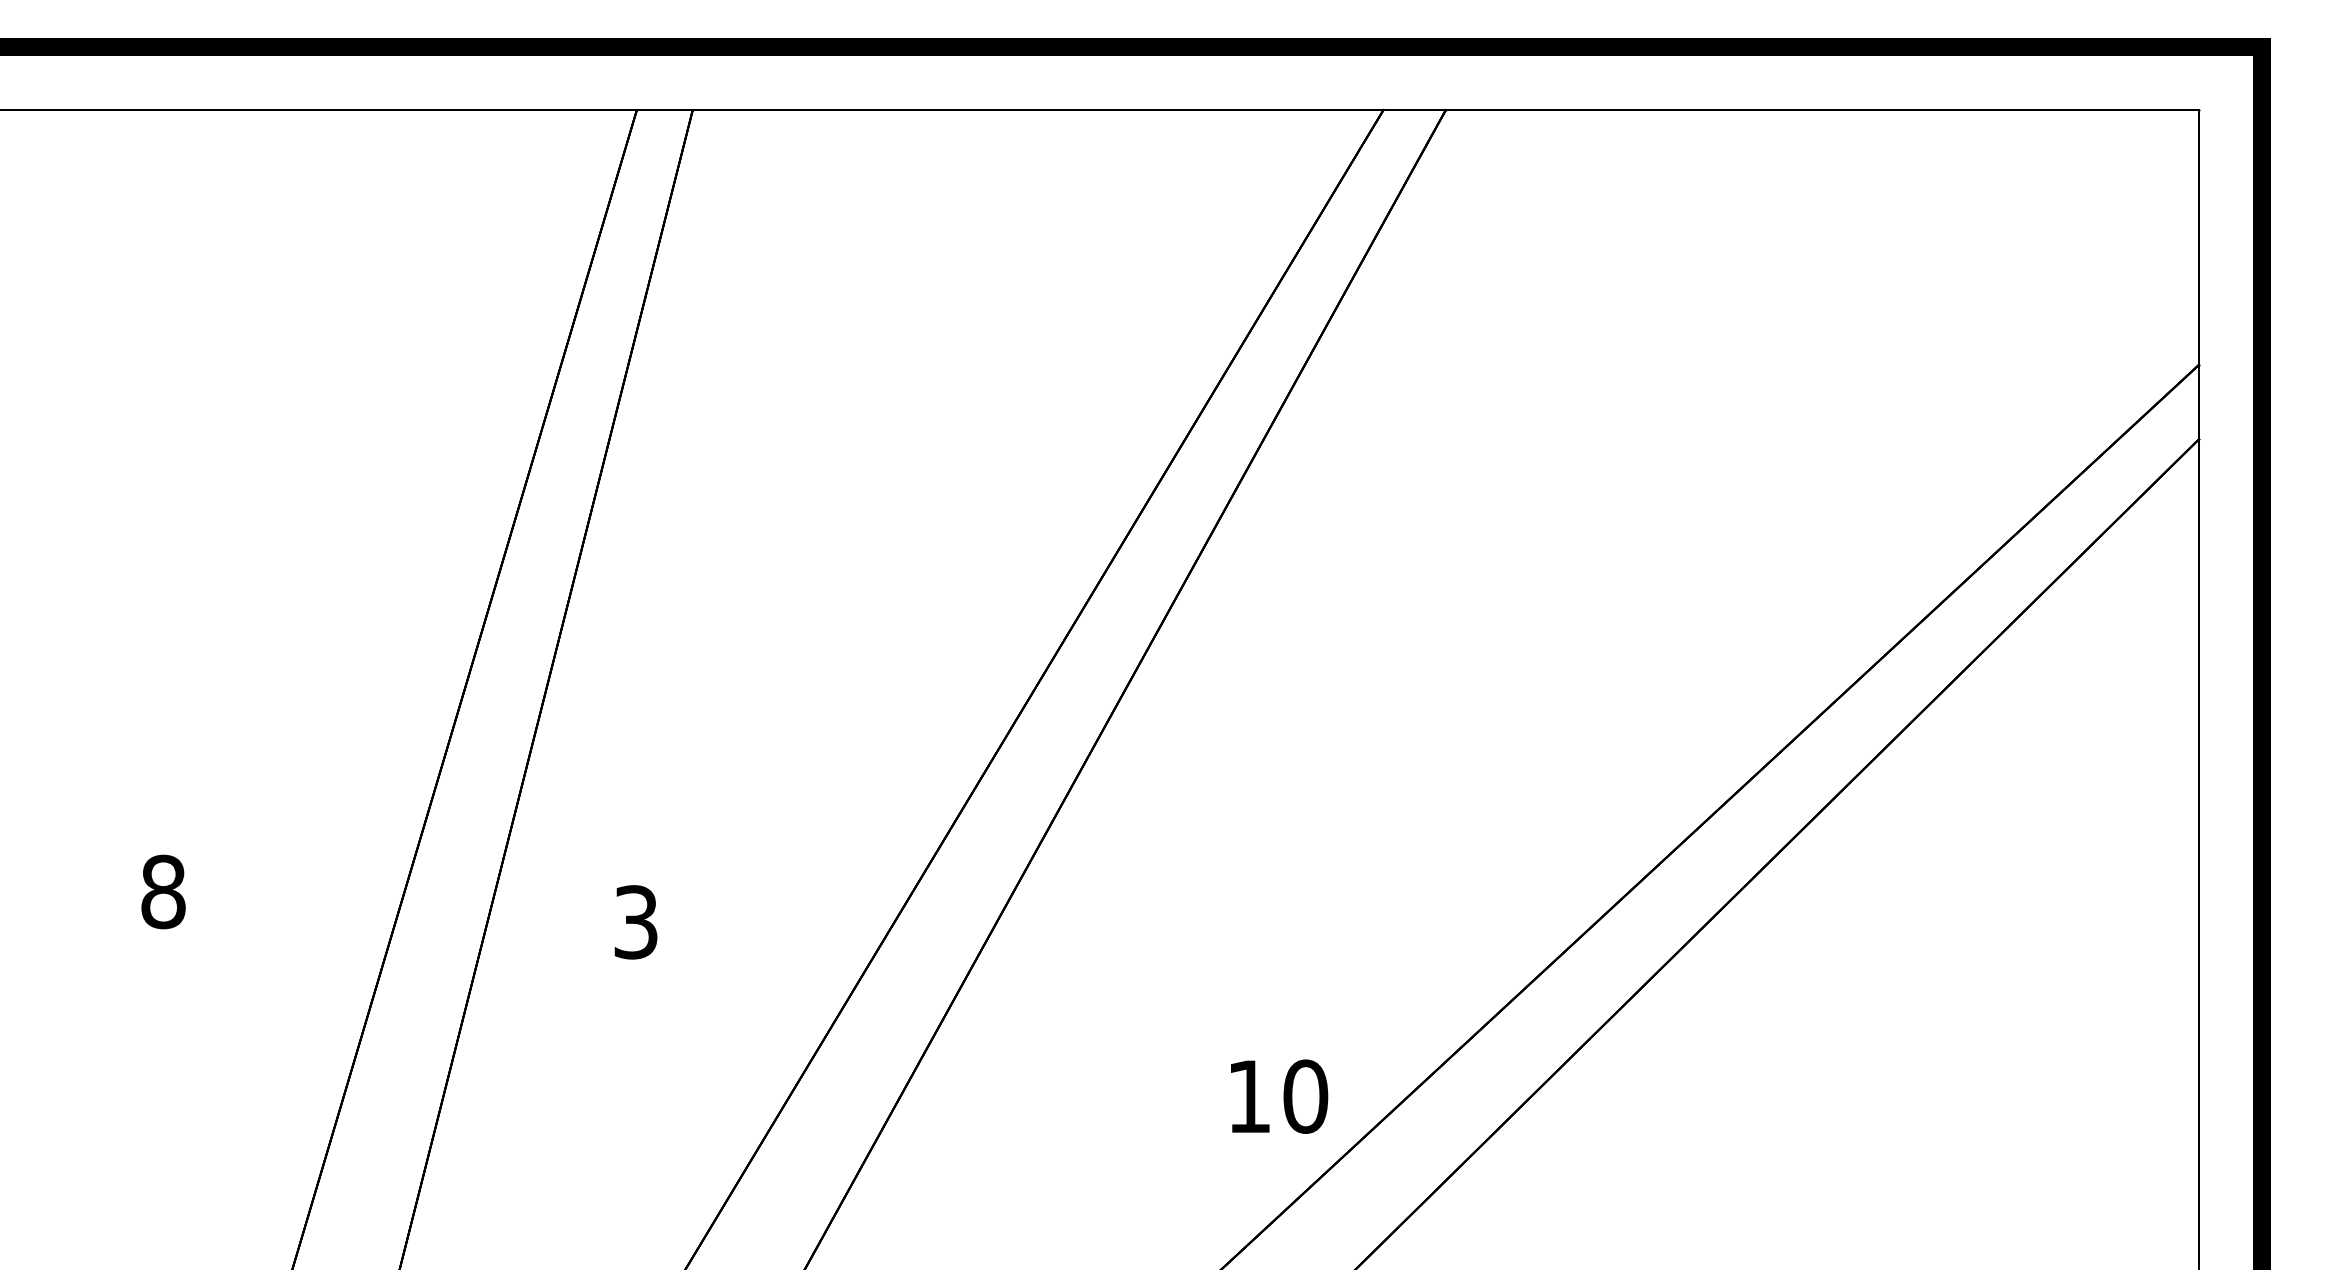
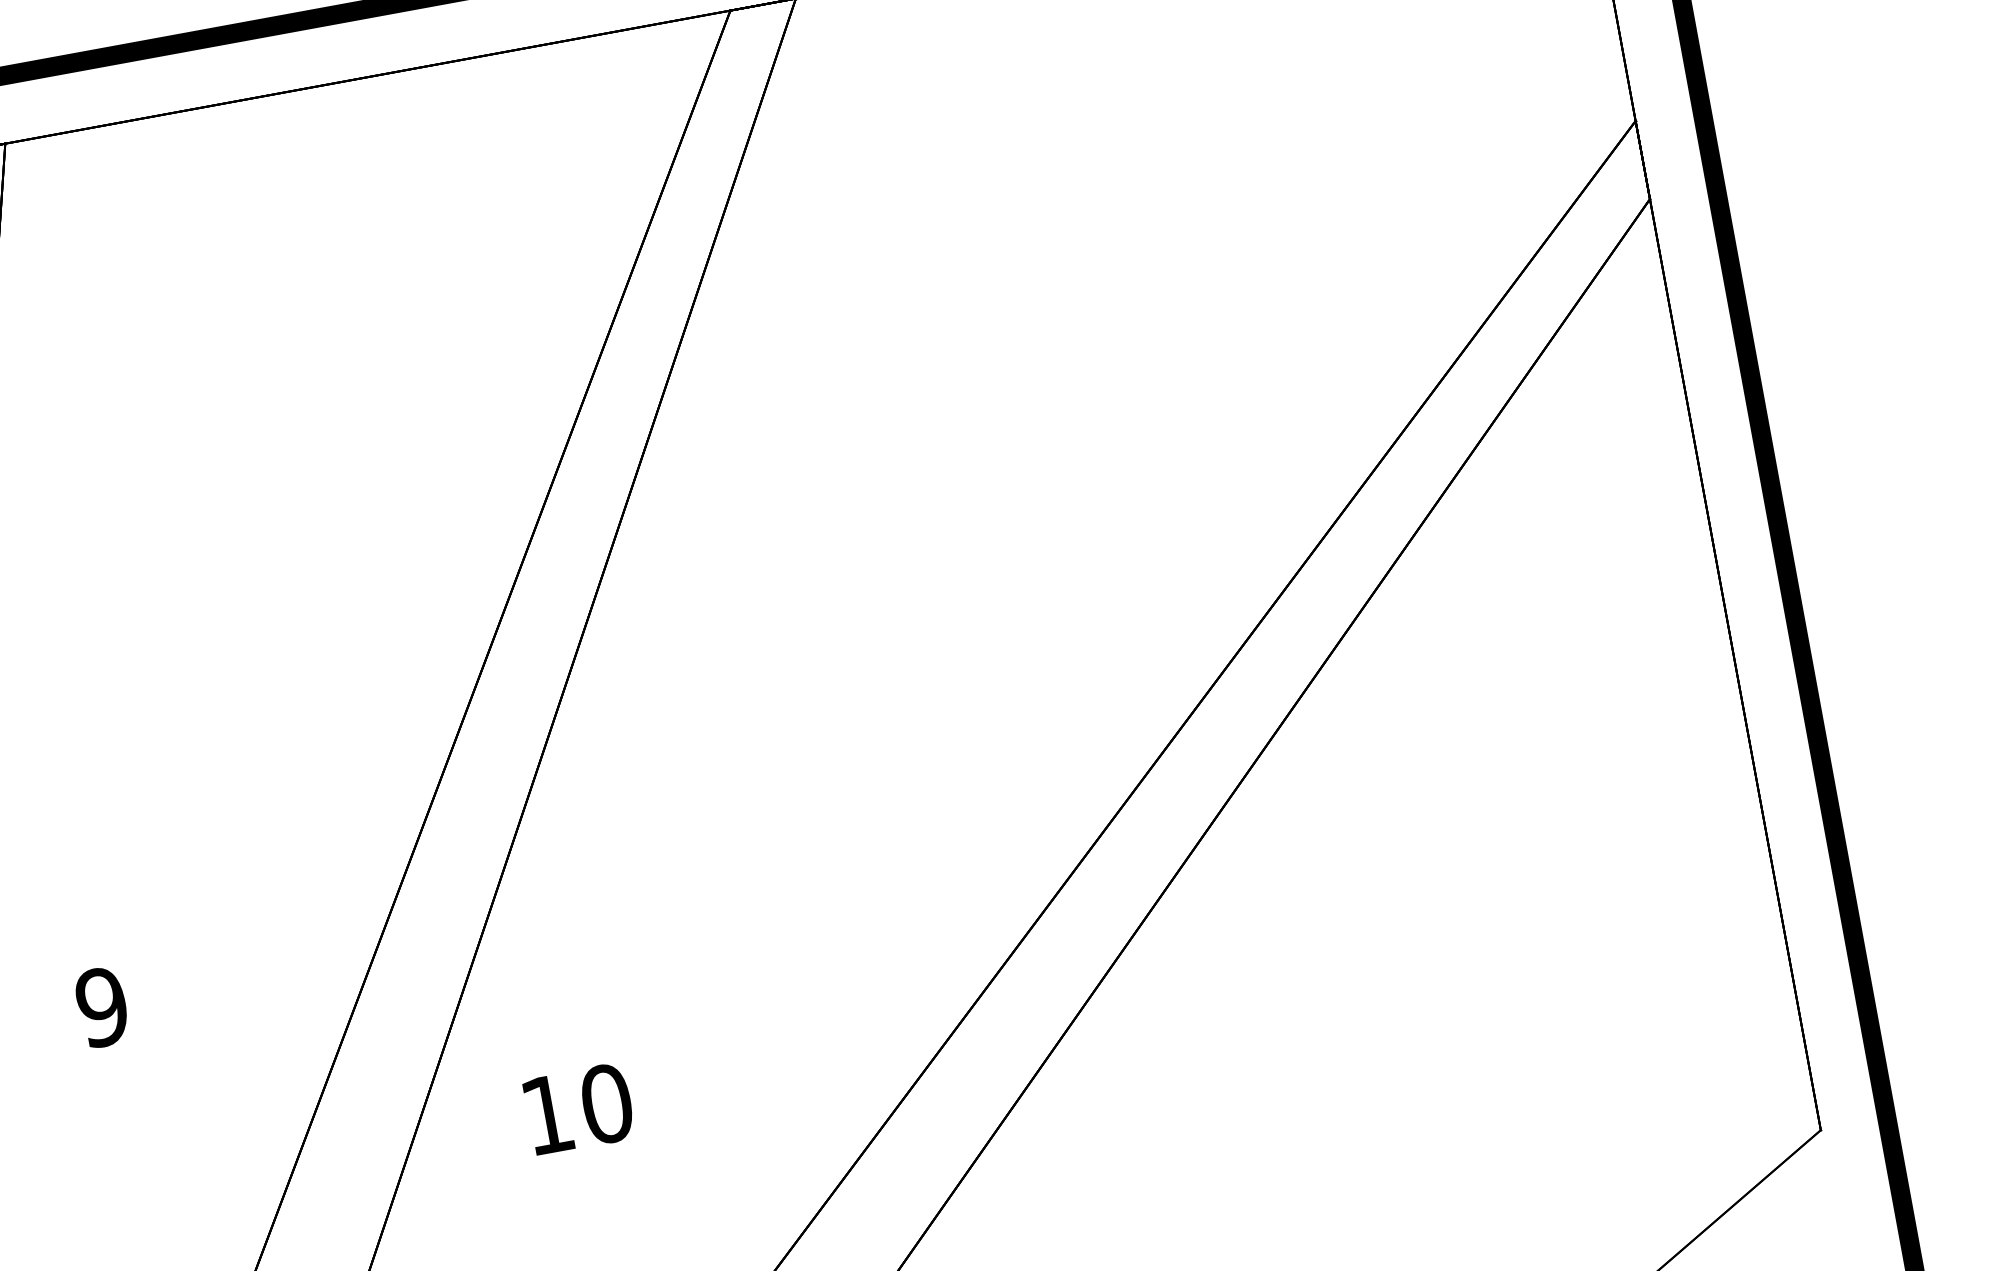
text: (635, 922) -> (101, 1007), 3 -> 9
text: (1279, 1096) -> (579, 1108), moved

